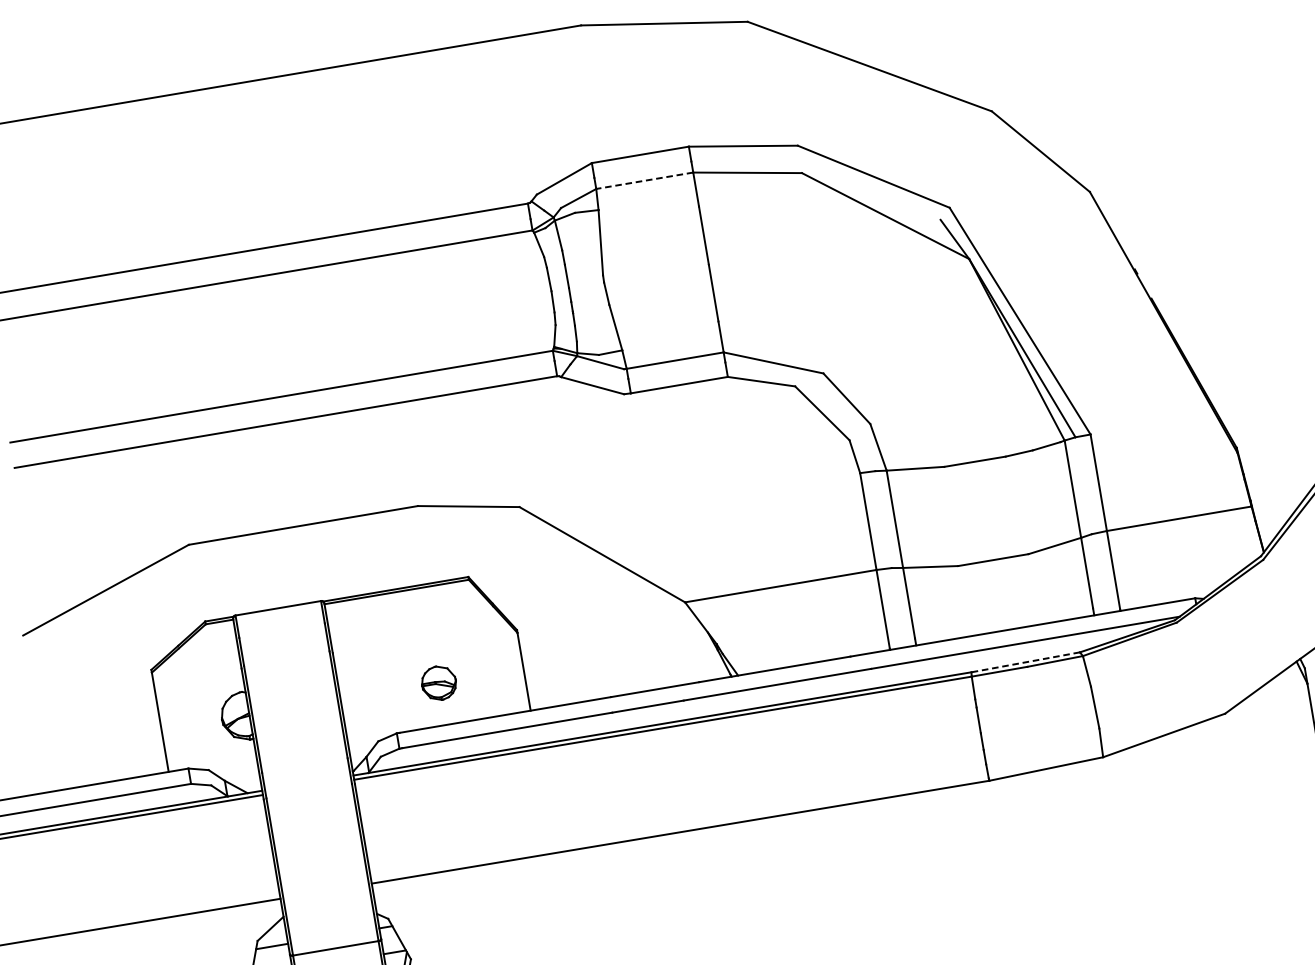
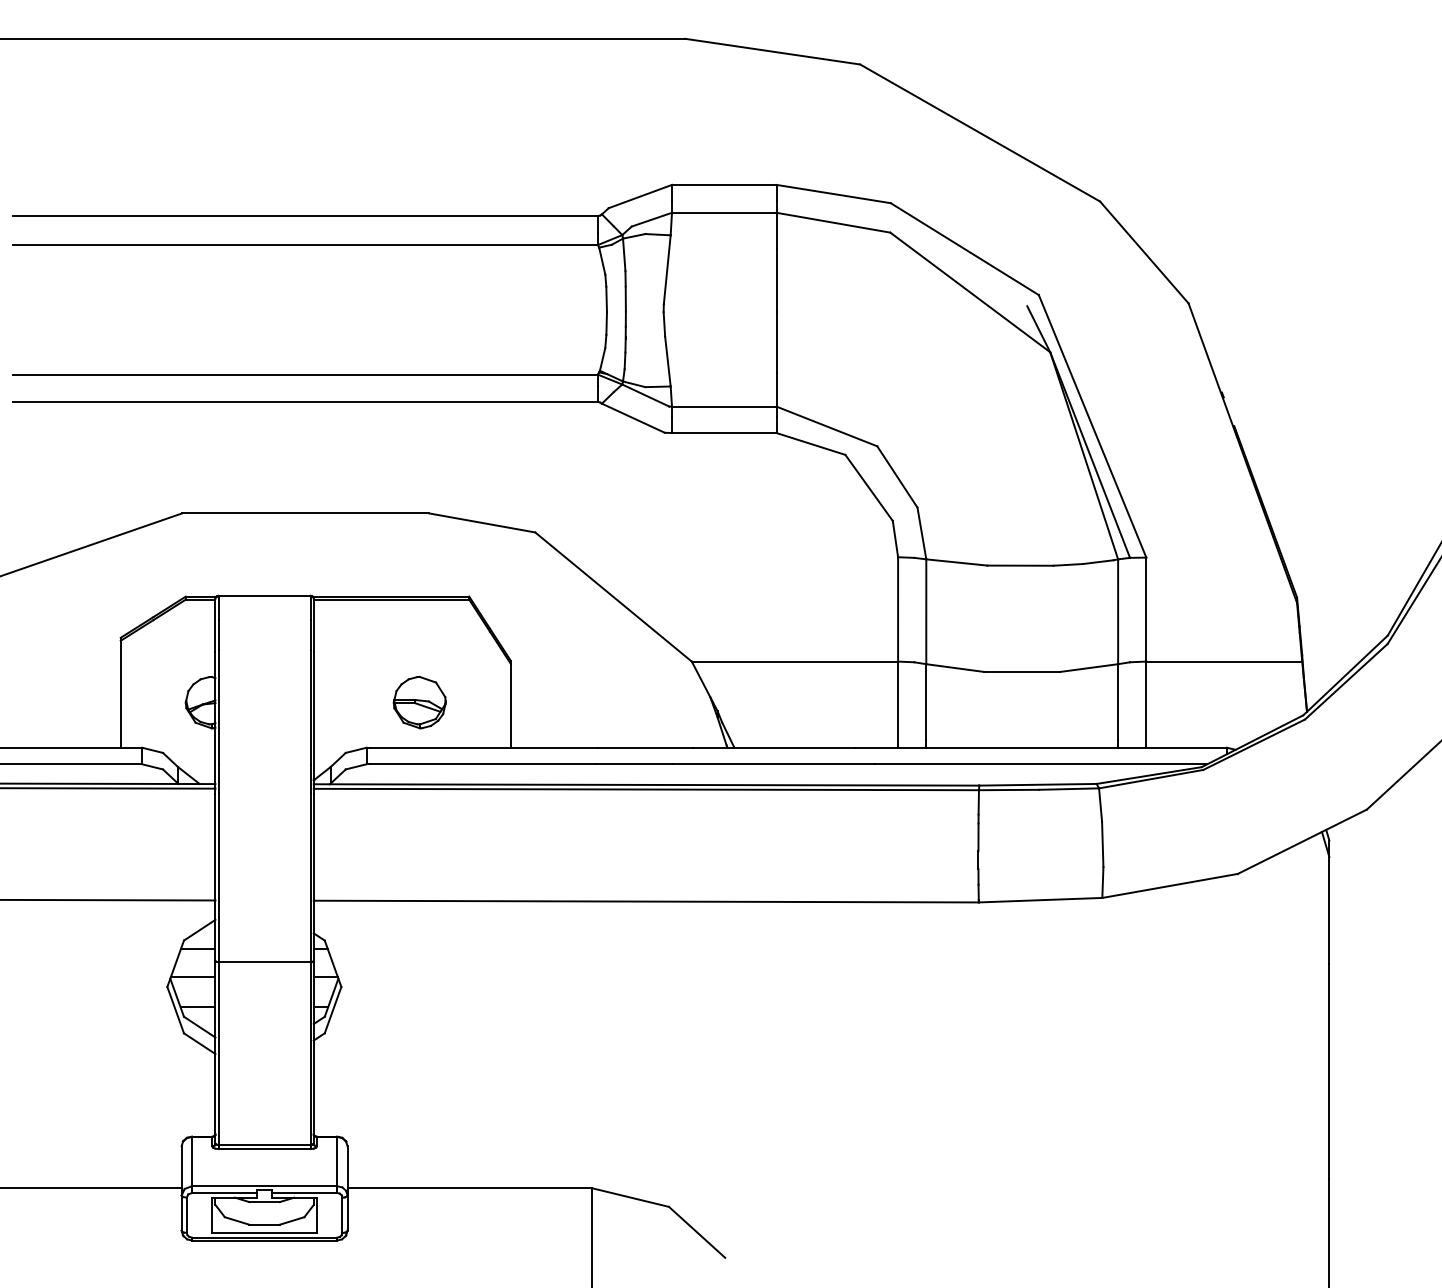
line: (644, 180) -> (723, 212), dashed -> solid
line: (1025, 662) -> (1037, 784), dashed -> solid
part: (438, 683) -> (419, 702), size x1.43

